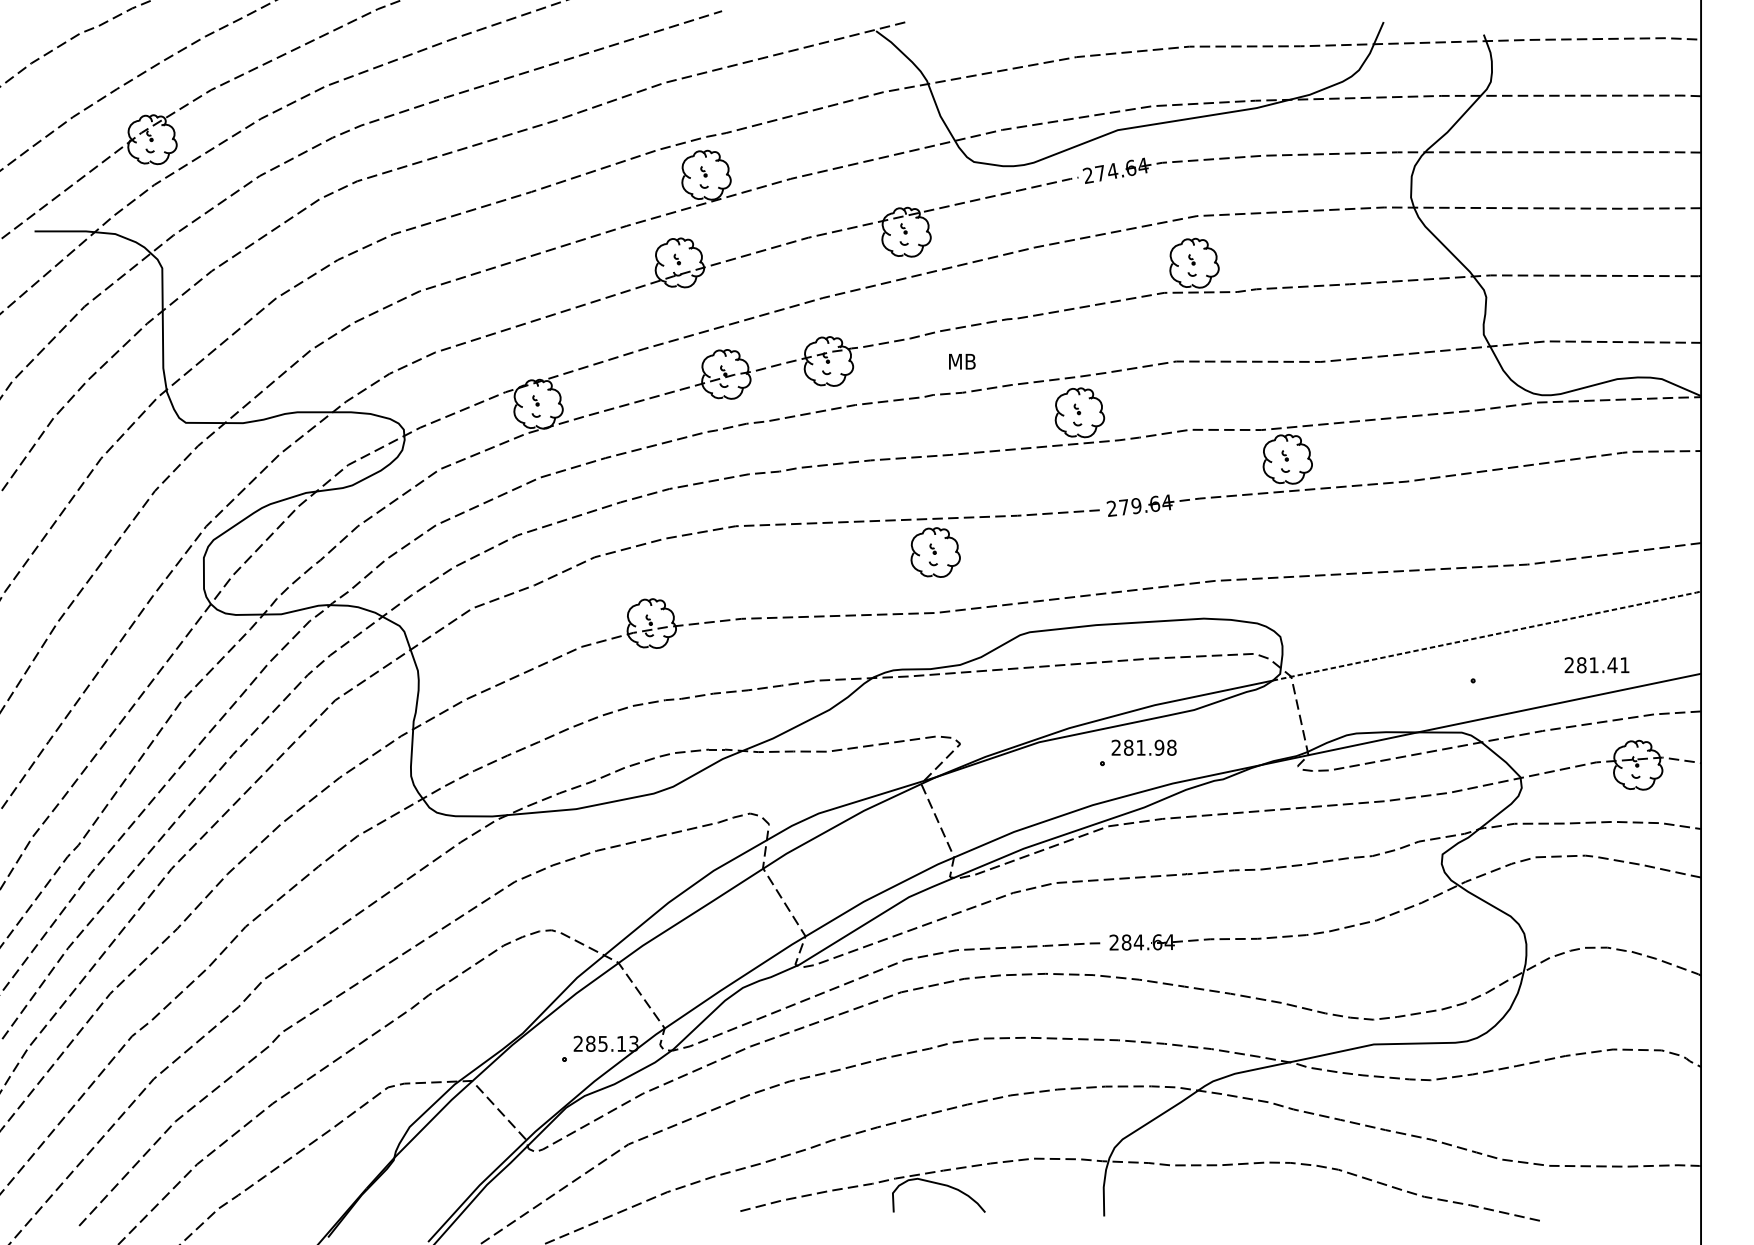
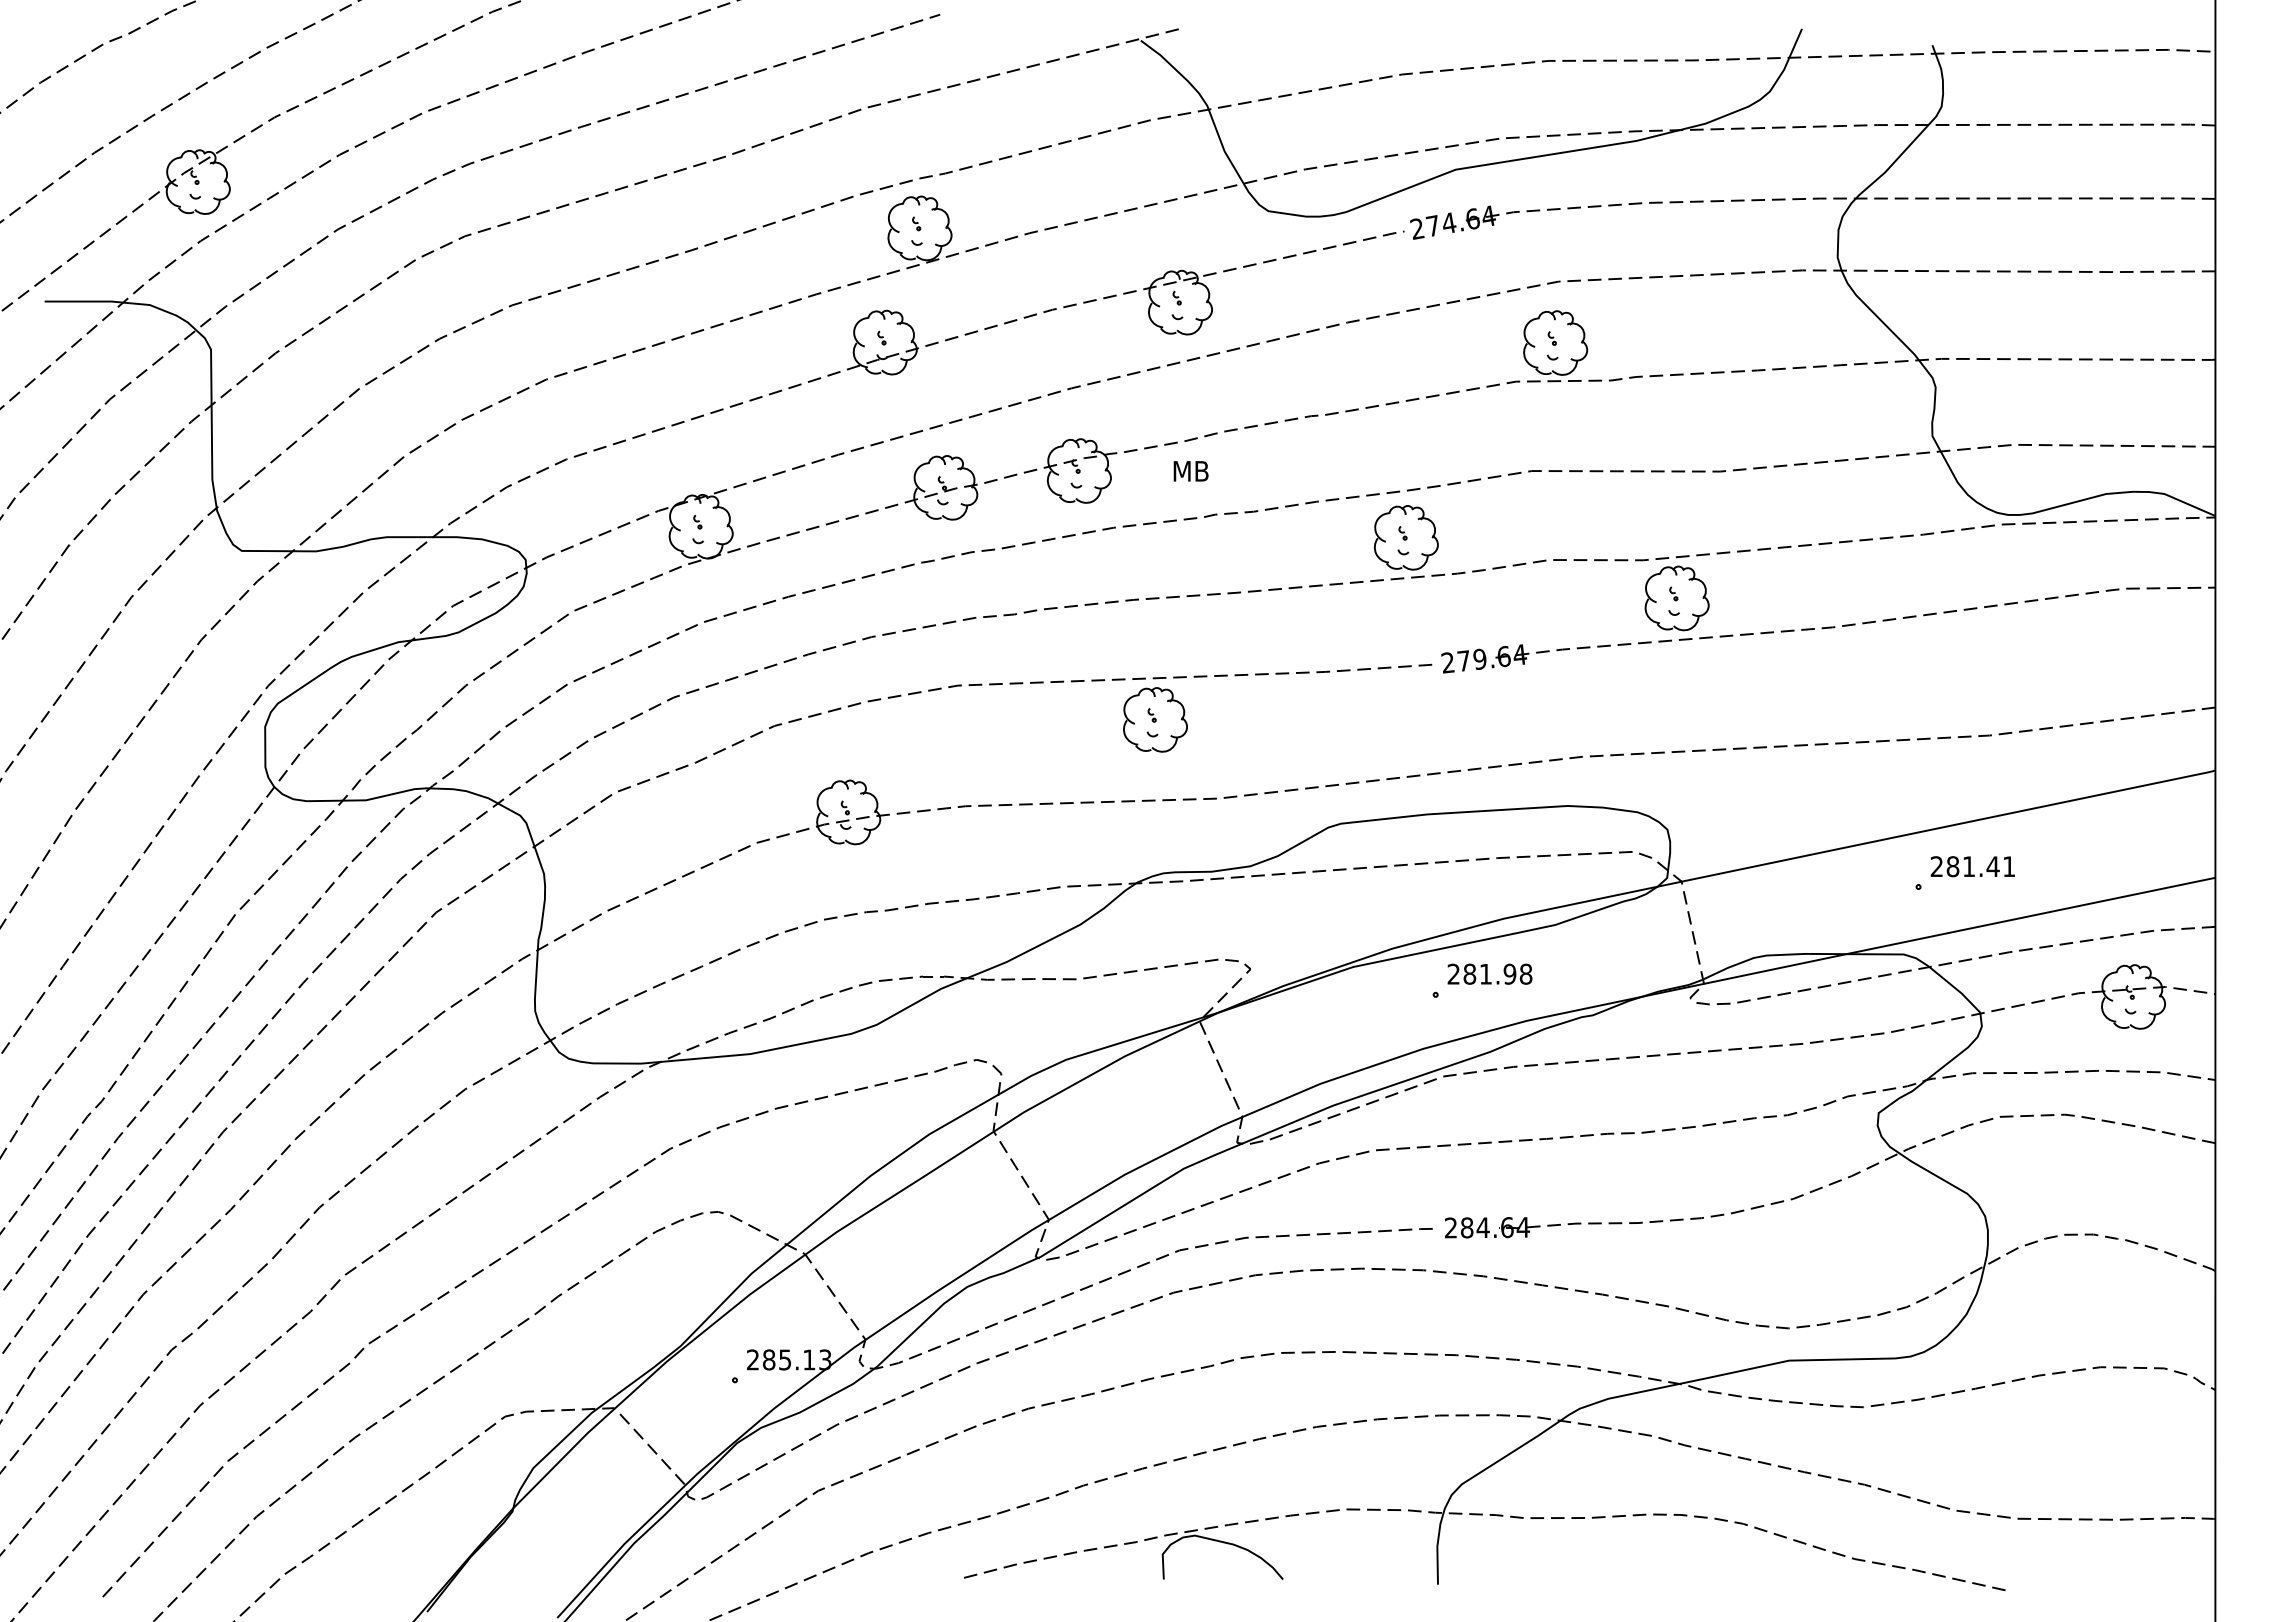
text: (961, 361) -> (1190, 471), moved
part: (935, 552) -> (1155, 719), moved
line: (1486, 635) -> (1936, 828), dashed -> solid
text: (1596, 665) -> (1972, 866), moved

